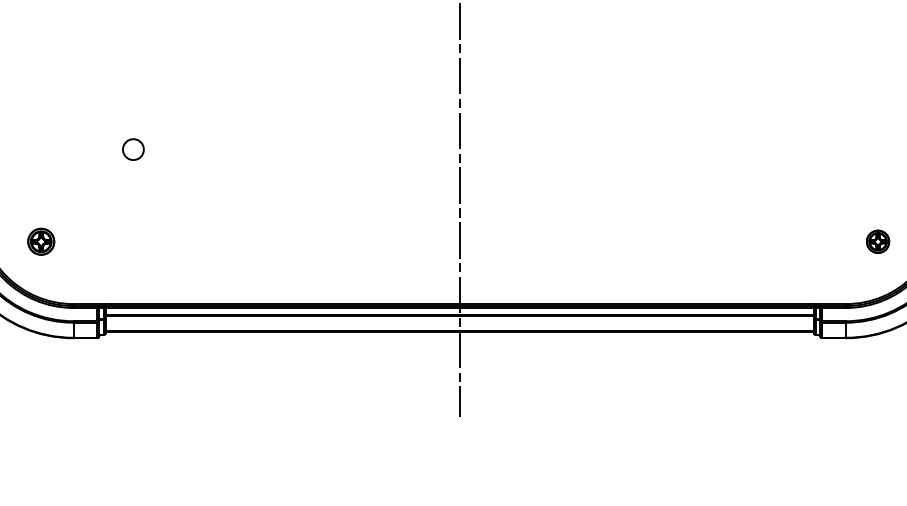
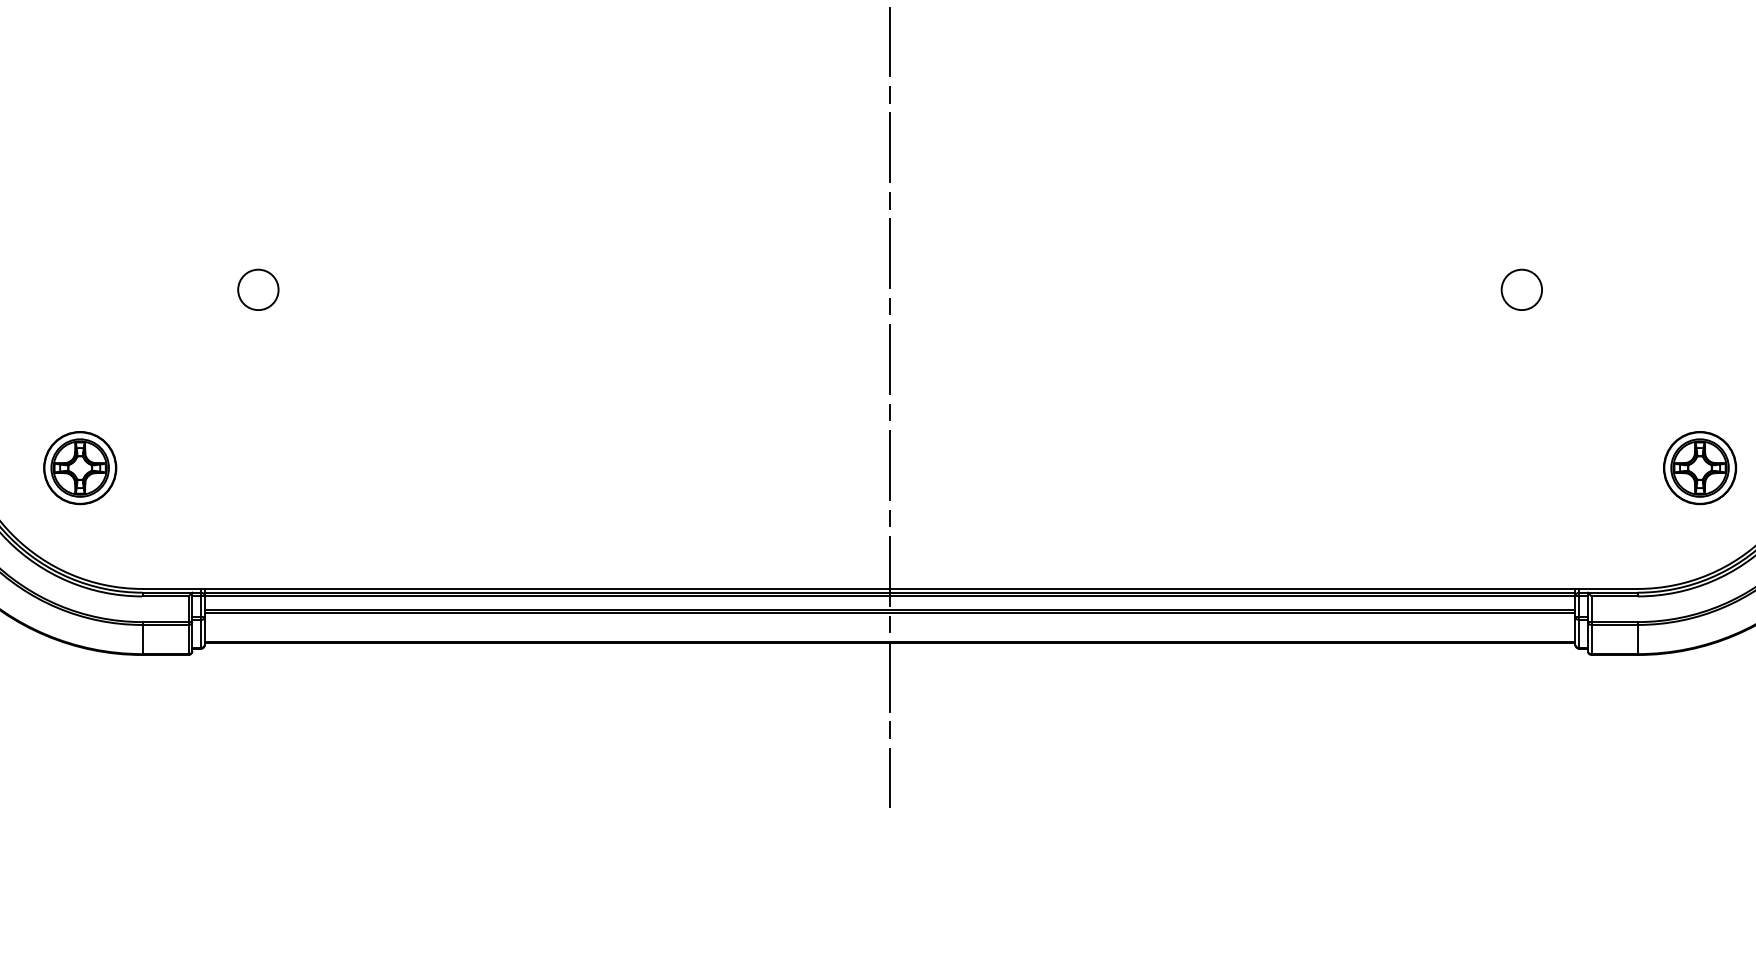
circle: (785, 149) -> (1520, 289), added
part: (40, 241) -> (78, 467), size x1.43
part: (877, 241) -> (1698, 467), size x1.67

